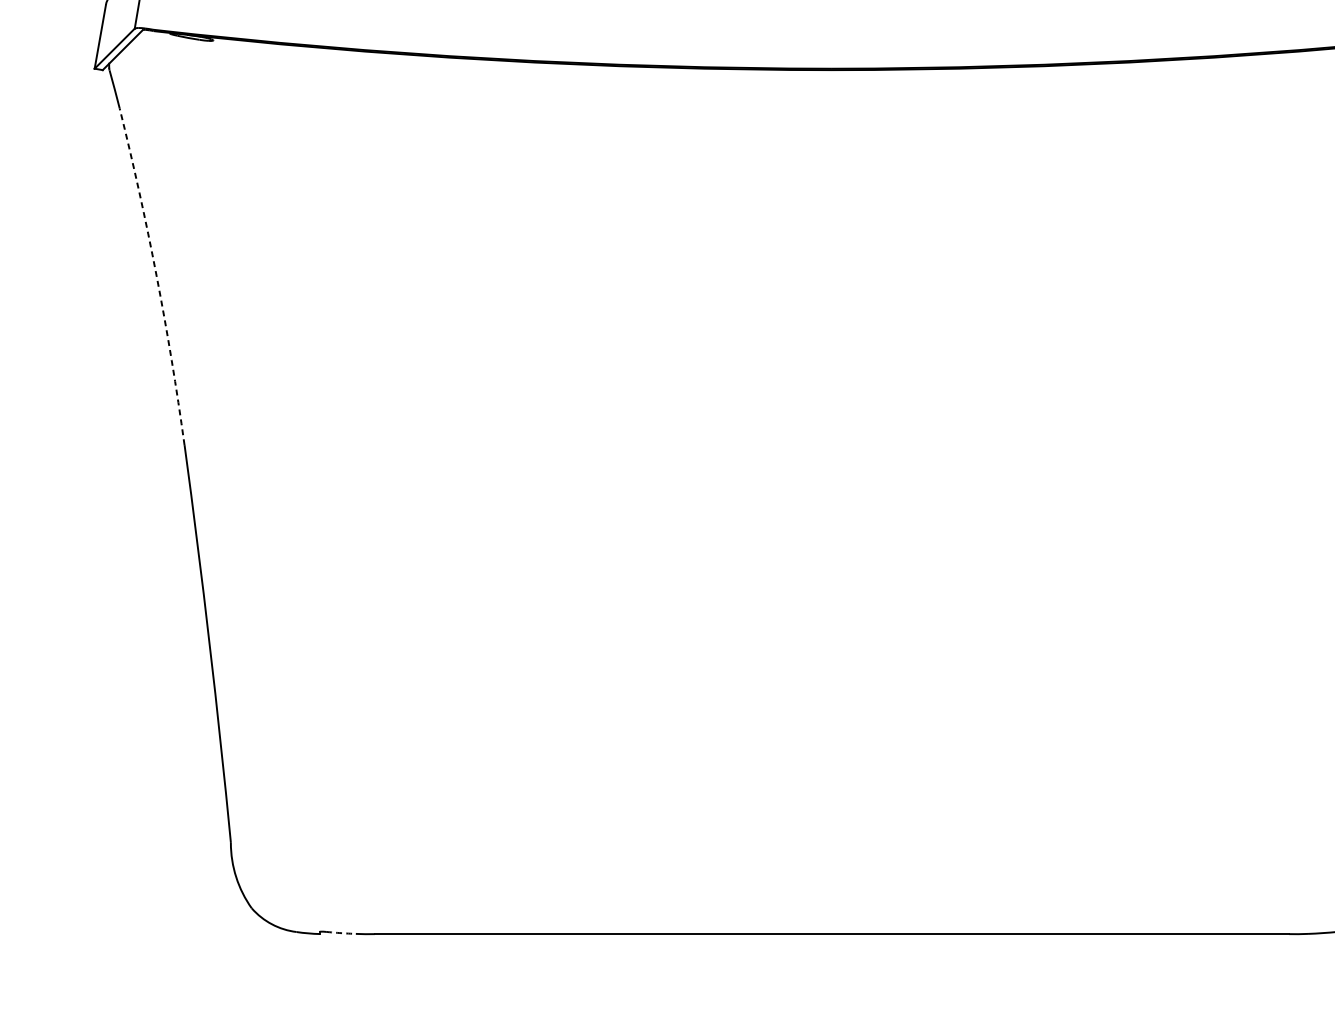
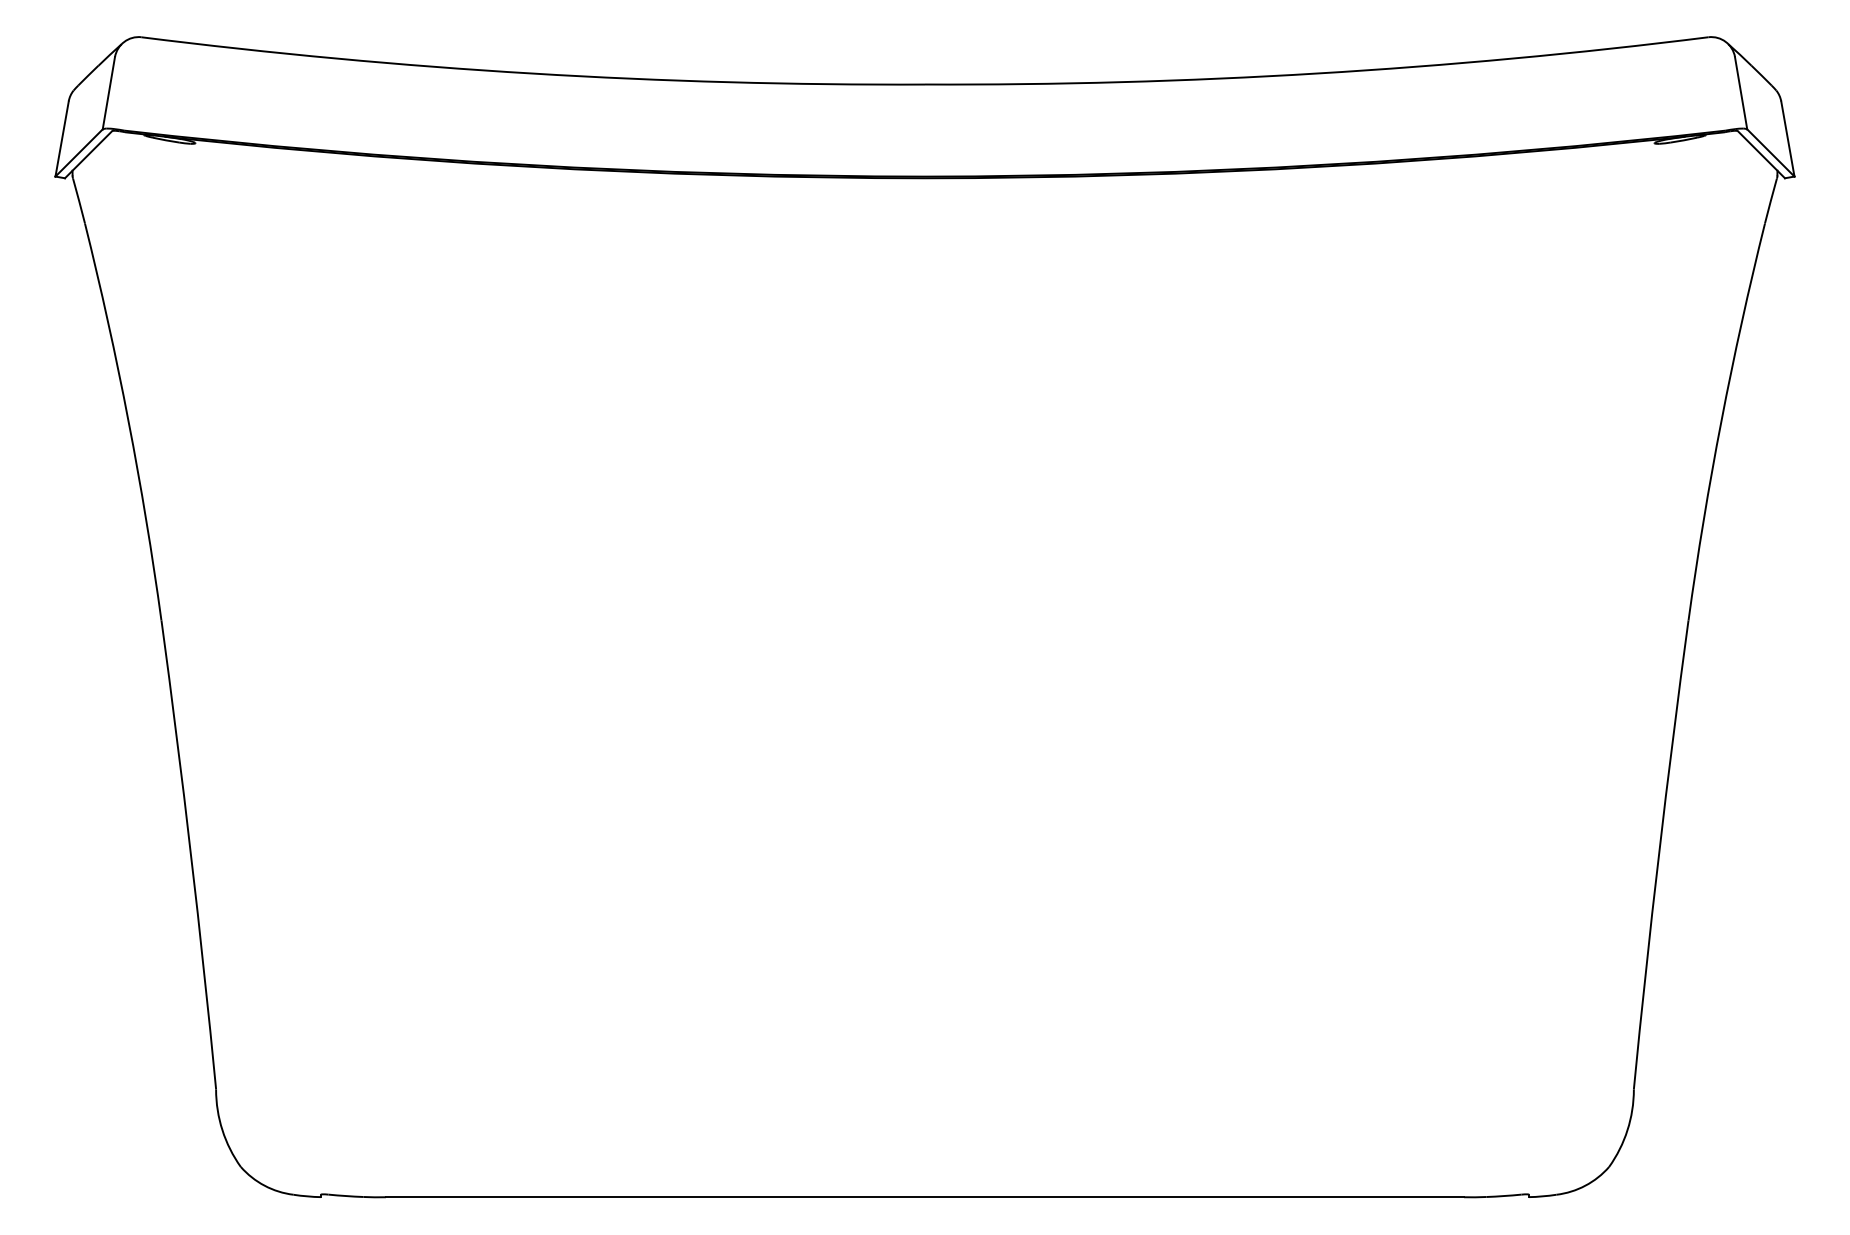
arc: (156, 276) -> (128, 421), dashed -> solid
arc: (340, 933) -> (345, 1196), dashed -> solid

